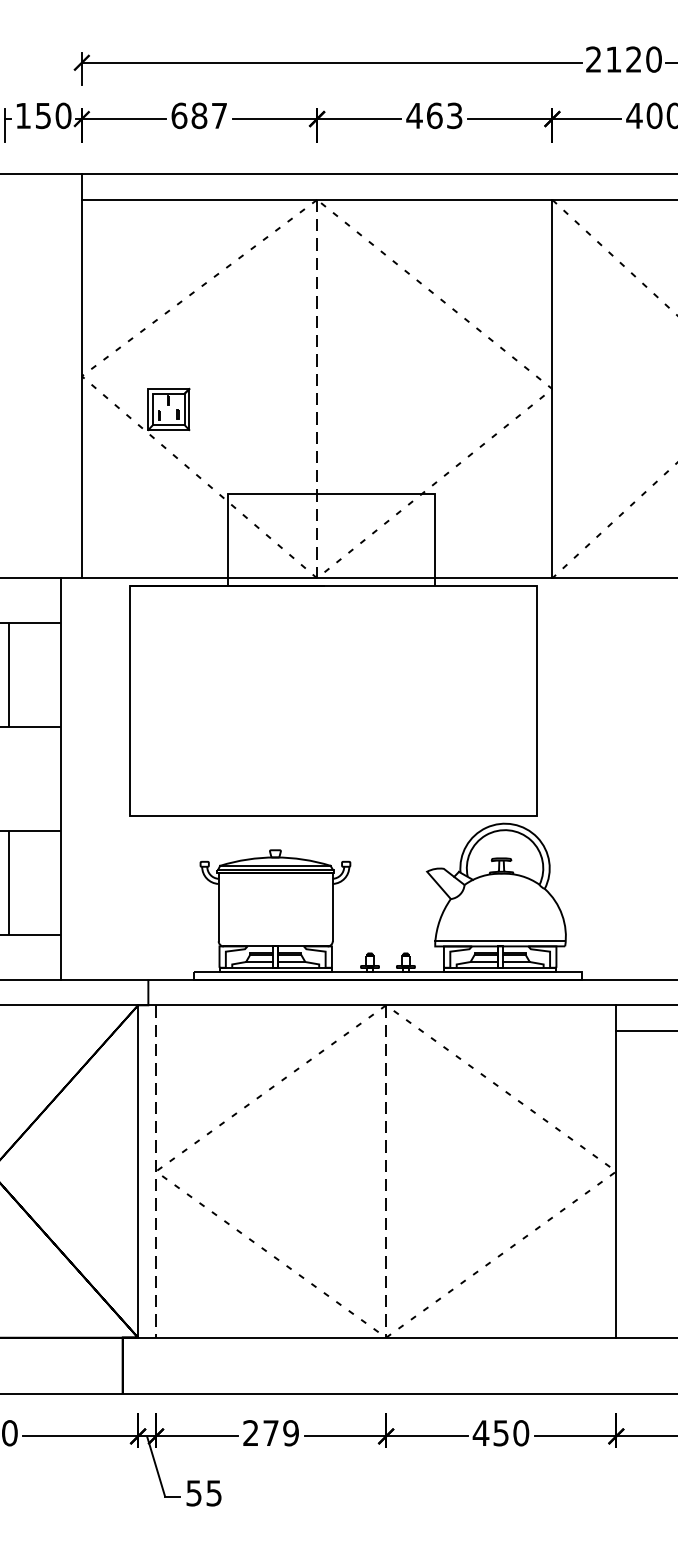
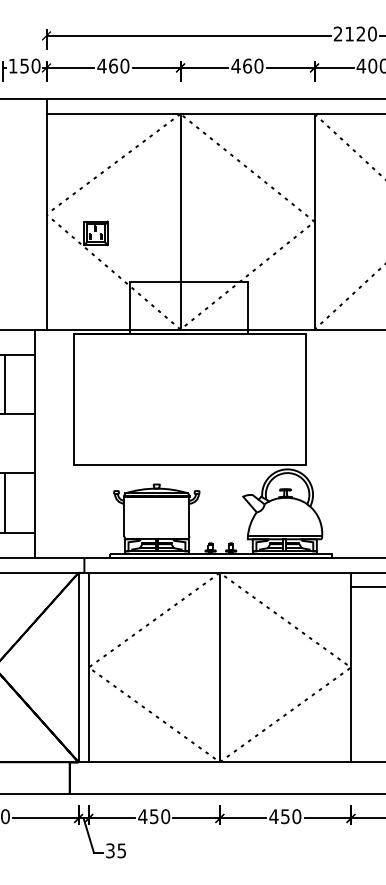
text: (199, 114) -> (113, 65), 687 -> 460
text: (453, 114) -> (258, 65), 463 -> 460
line: (317, 388) -> (180, 221), dashed -> solid
line: (155, 1171) -> (88, 667), dashed -> solid
line: (385, 1171) -> (219, 667), dashed -> solid
text: (271, 1432) -> (154, 816), 279 -> 450
text: (194, 1492) -> (110, 850), 55 -> 35

